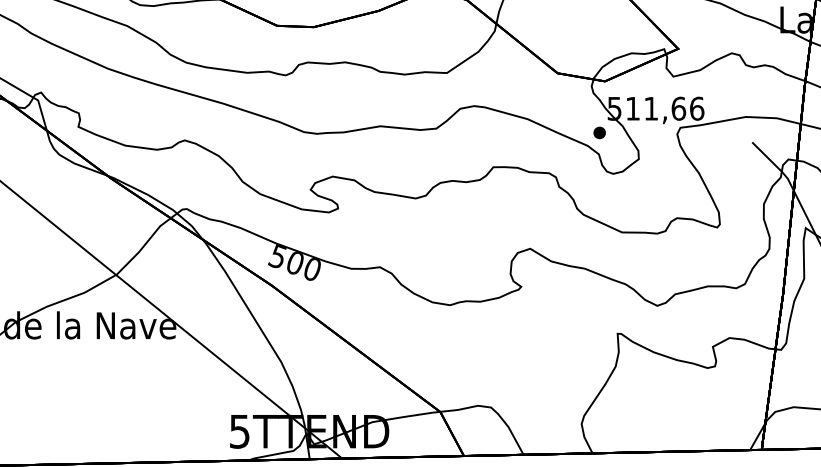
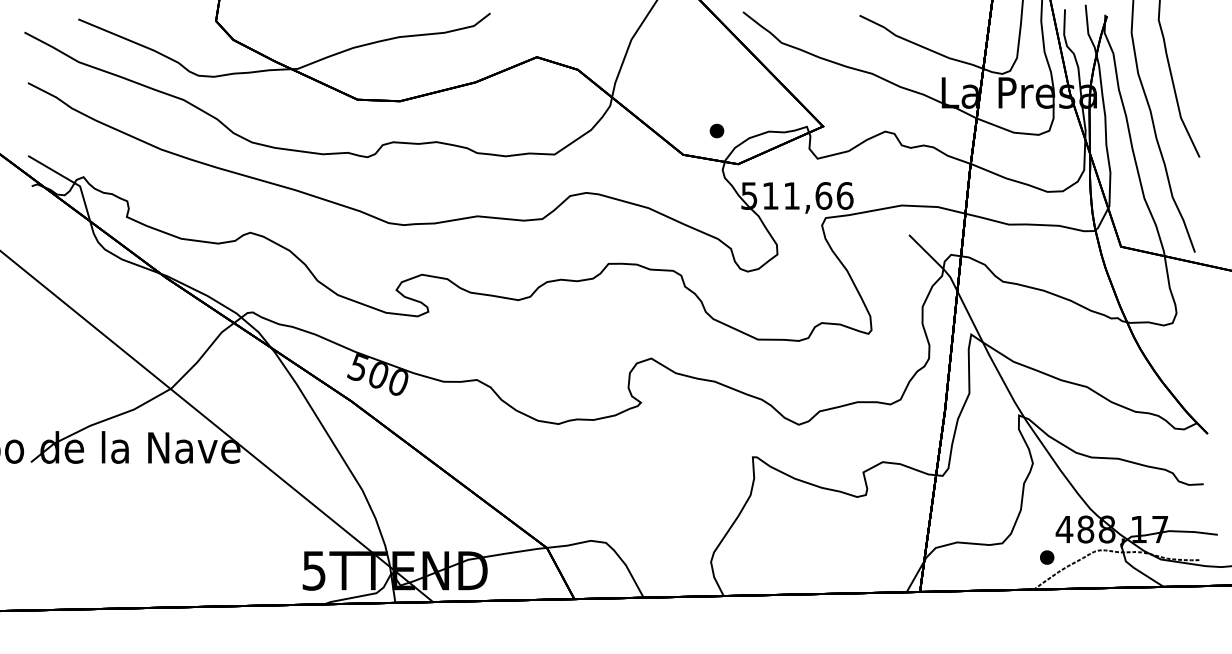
part: (599, 132) -> (716, 130), moved

